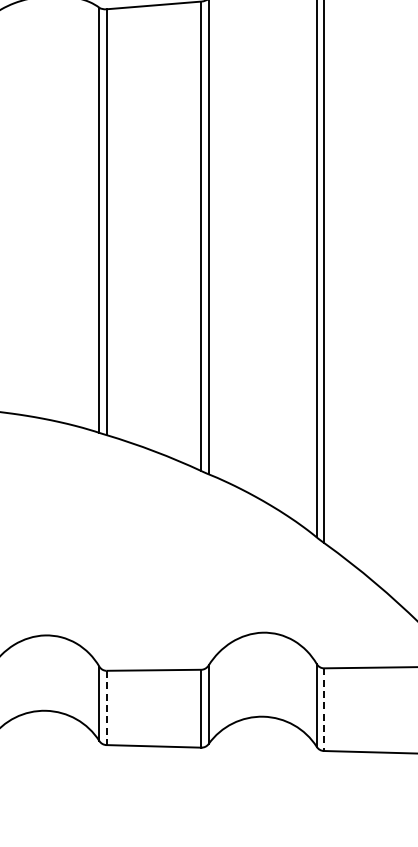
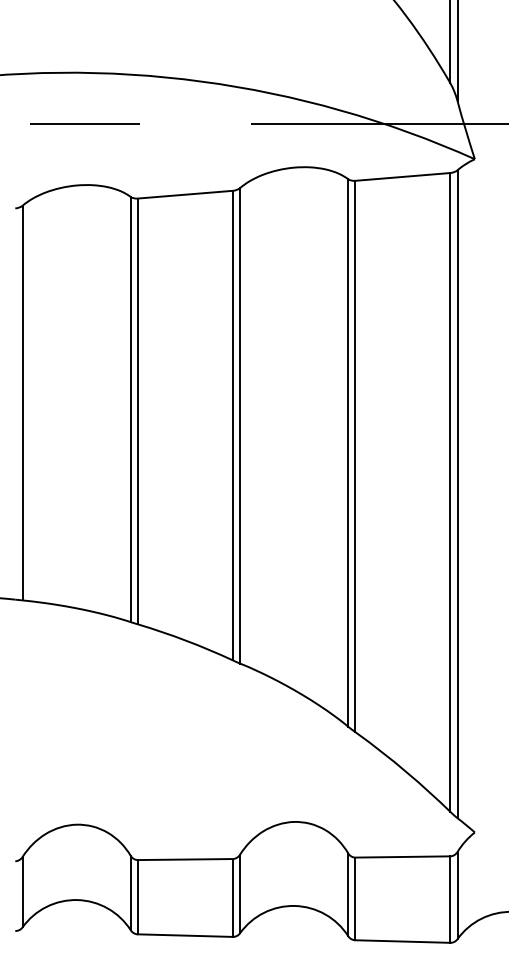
line: (106, 708) -> (137, 897), dashed -> solid
line: (324, 710) -> (355, 899), dashed -> solid

